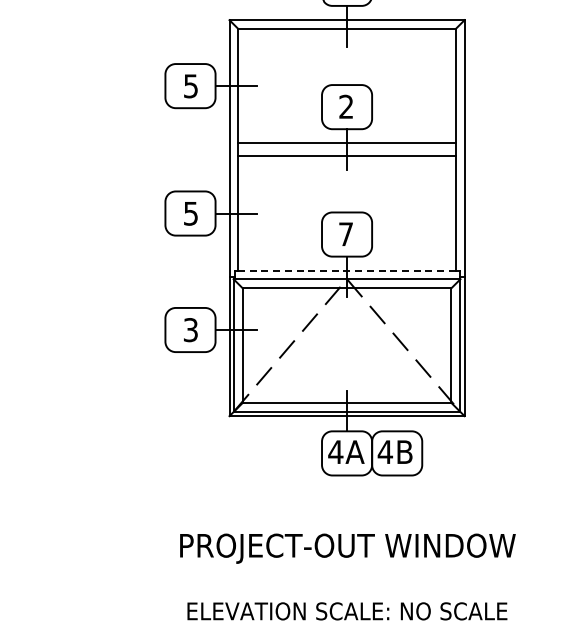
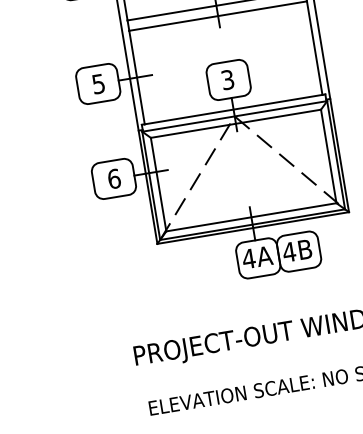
text: (345, 234) -> (227, 80), 7 -> 3
line: (347, 270) -> (233, 109), dashed -> solid
text: (190, 330) -> (114, 179), 3 -> 6

